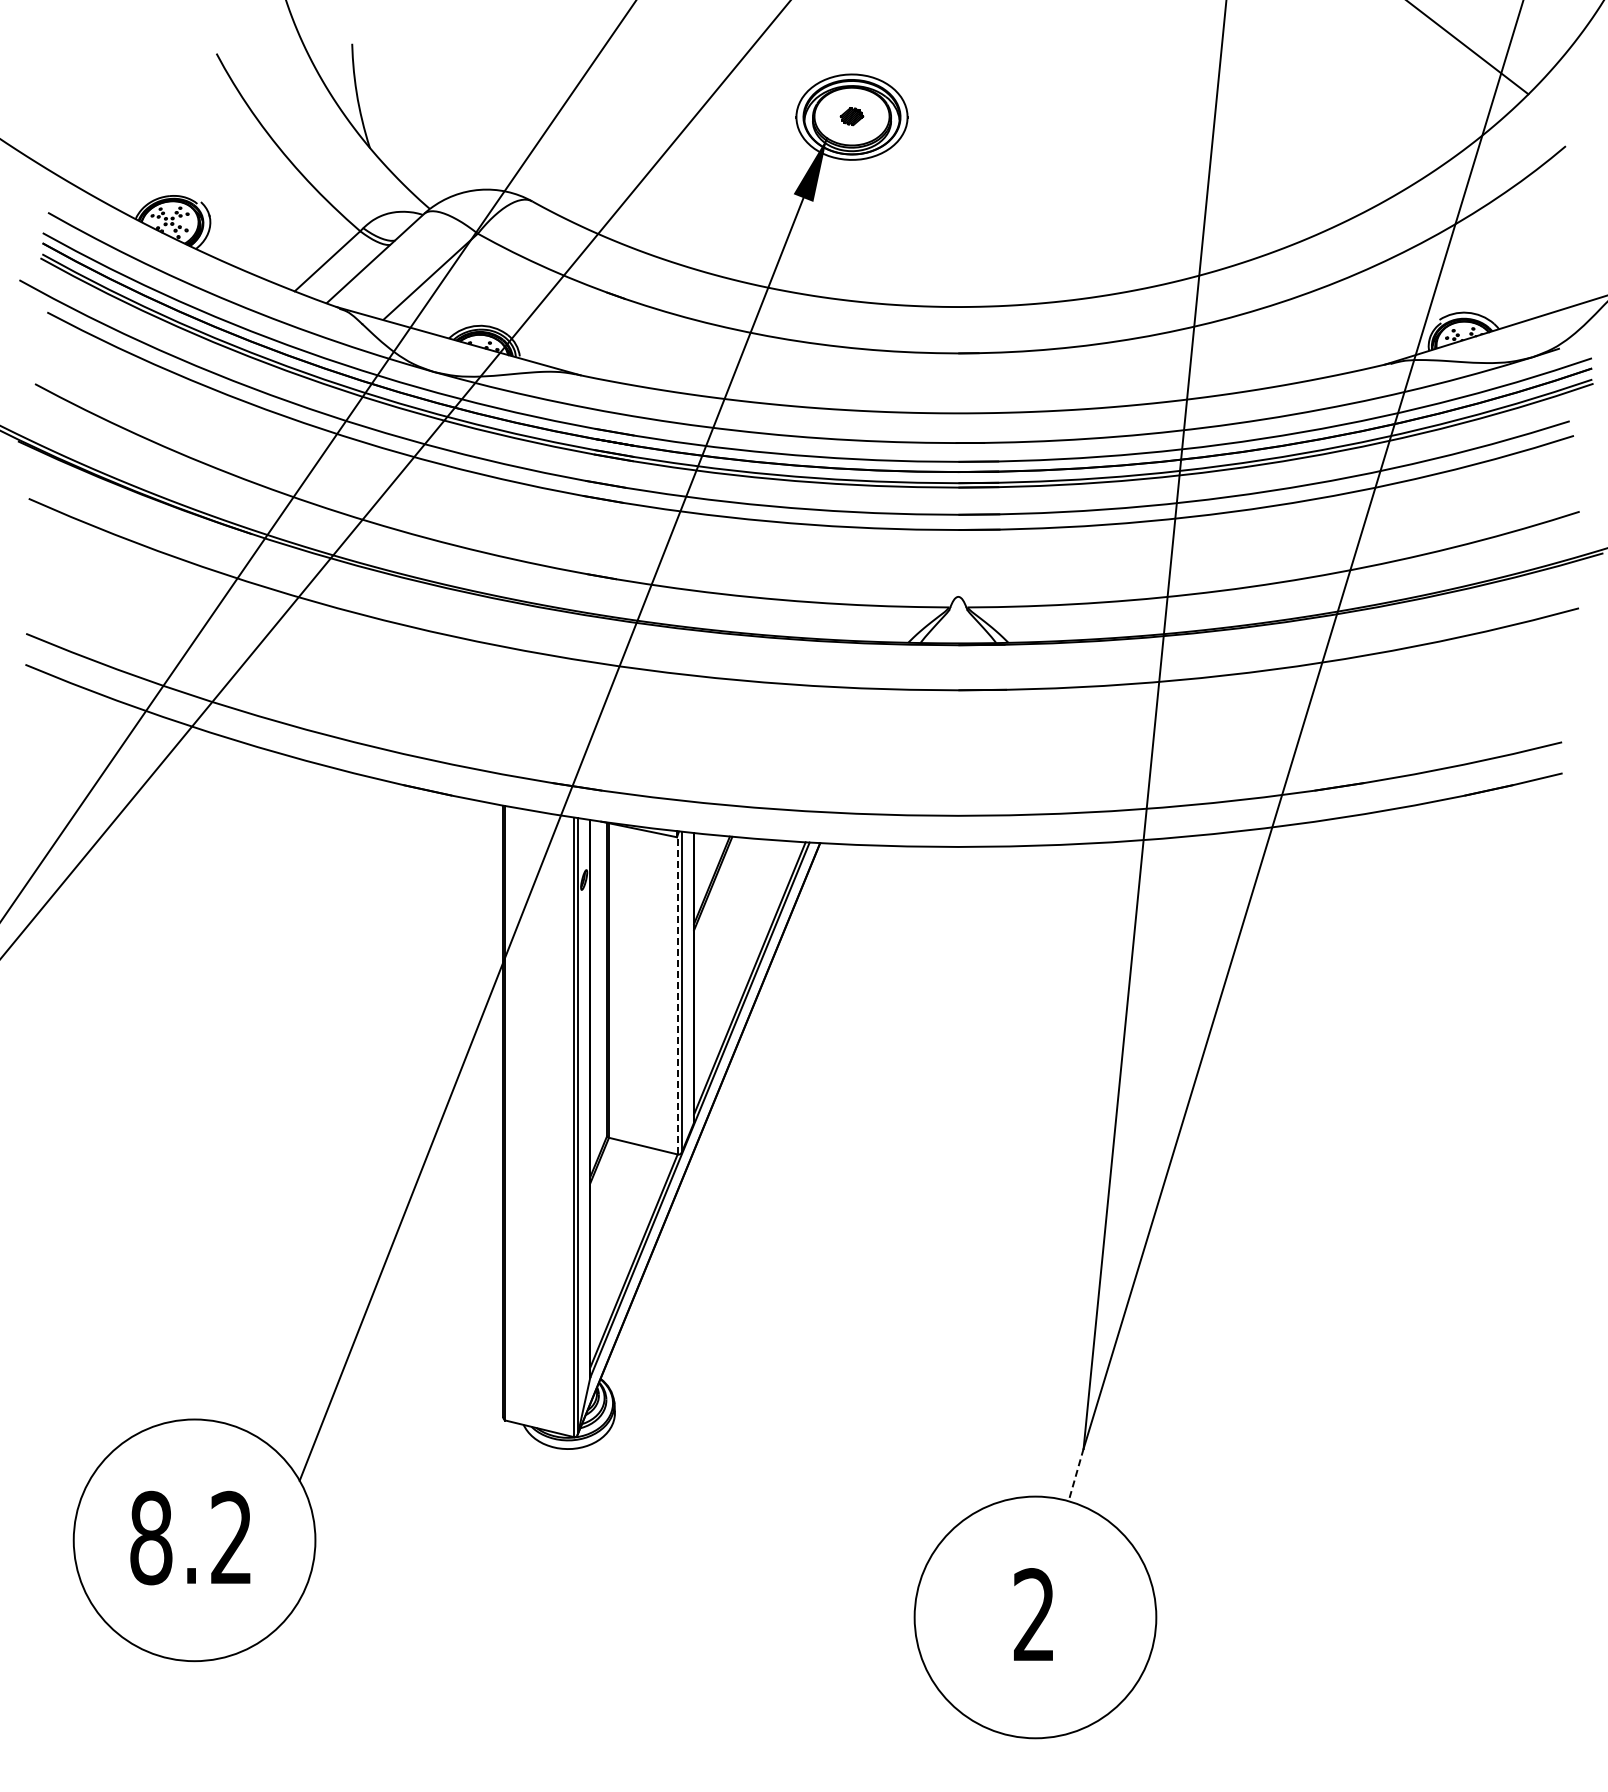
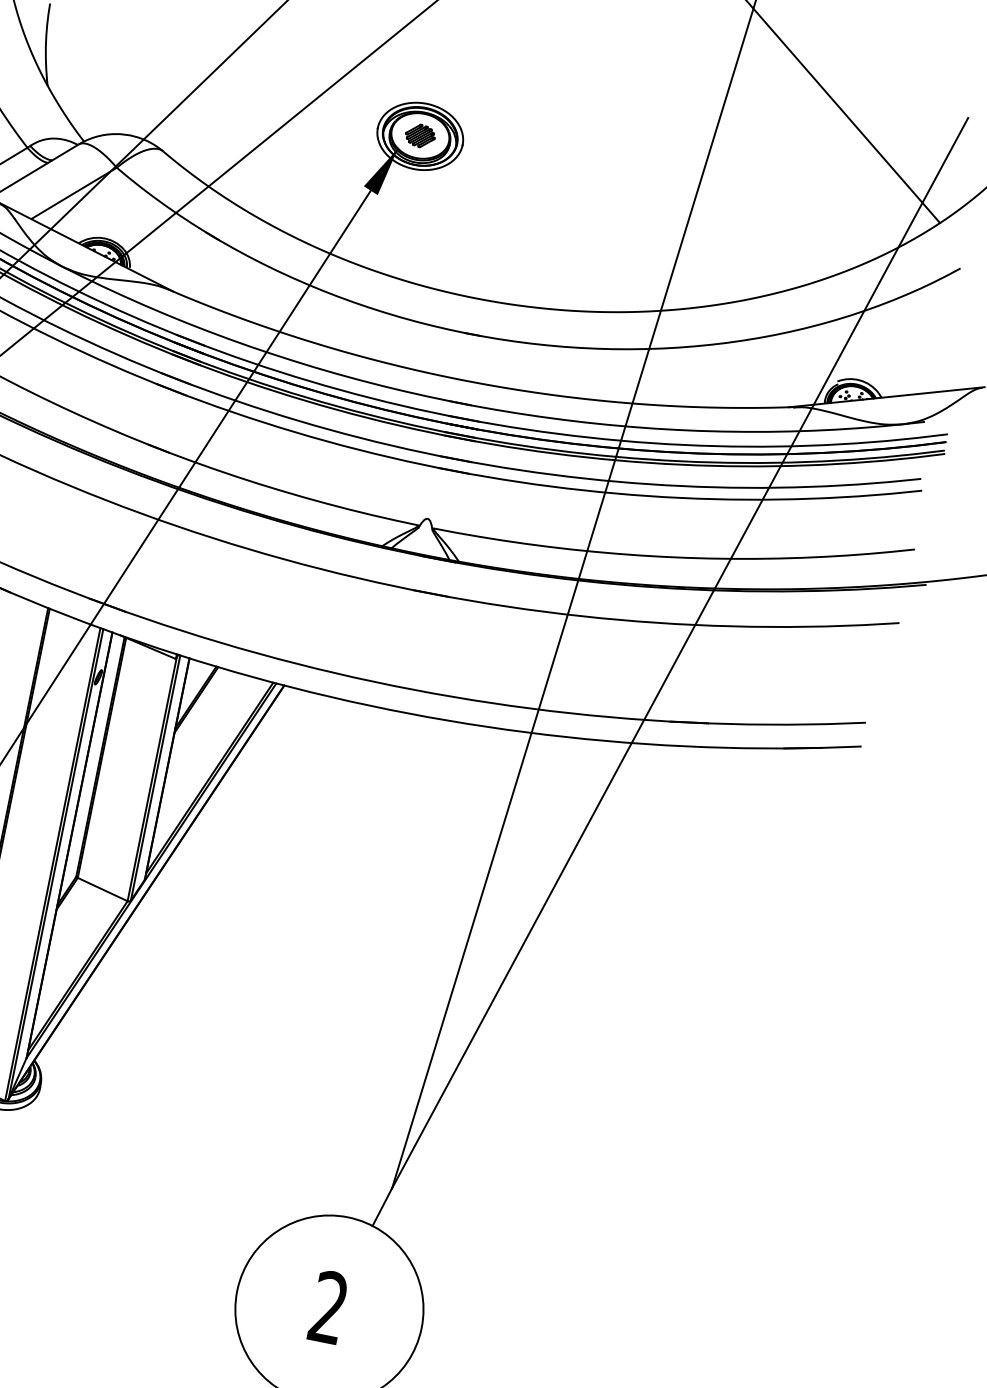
part: (851, 116) -> (419, 135), size x1.67
line: (677, 994) -> (152, 779), dashed -> solid
line: (1075, 1475) -> (381, 1207), dashed -> solid

